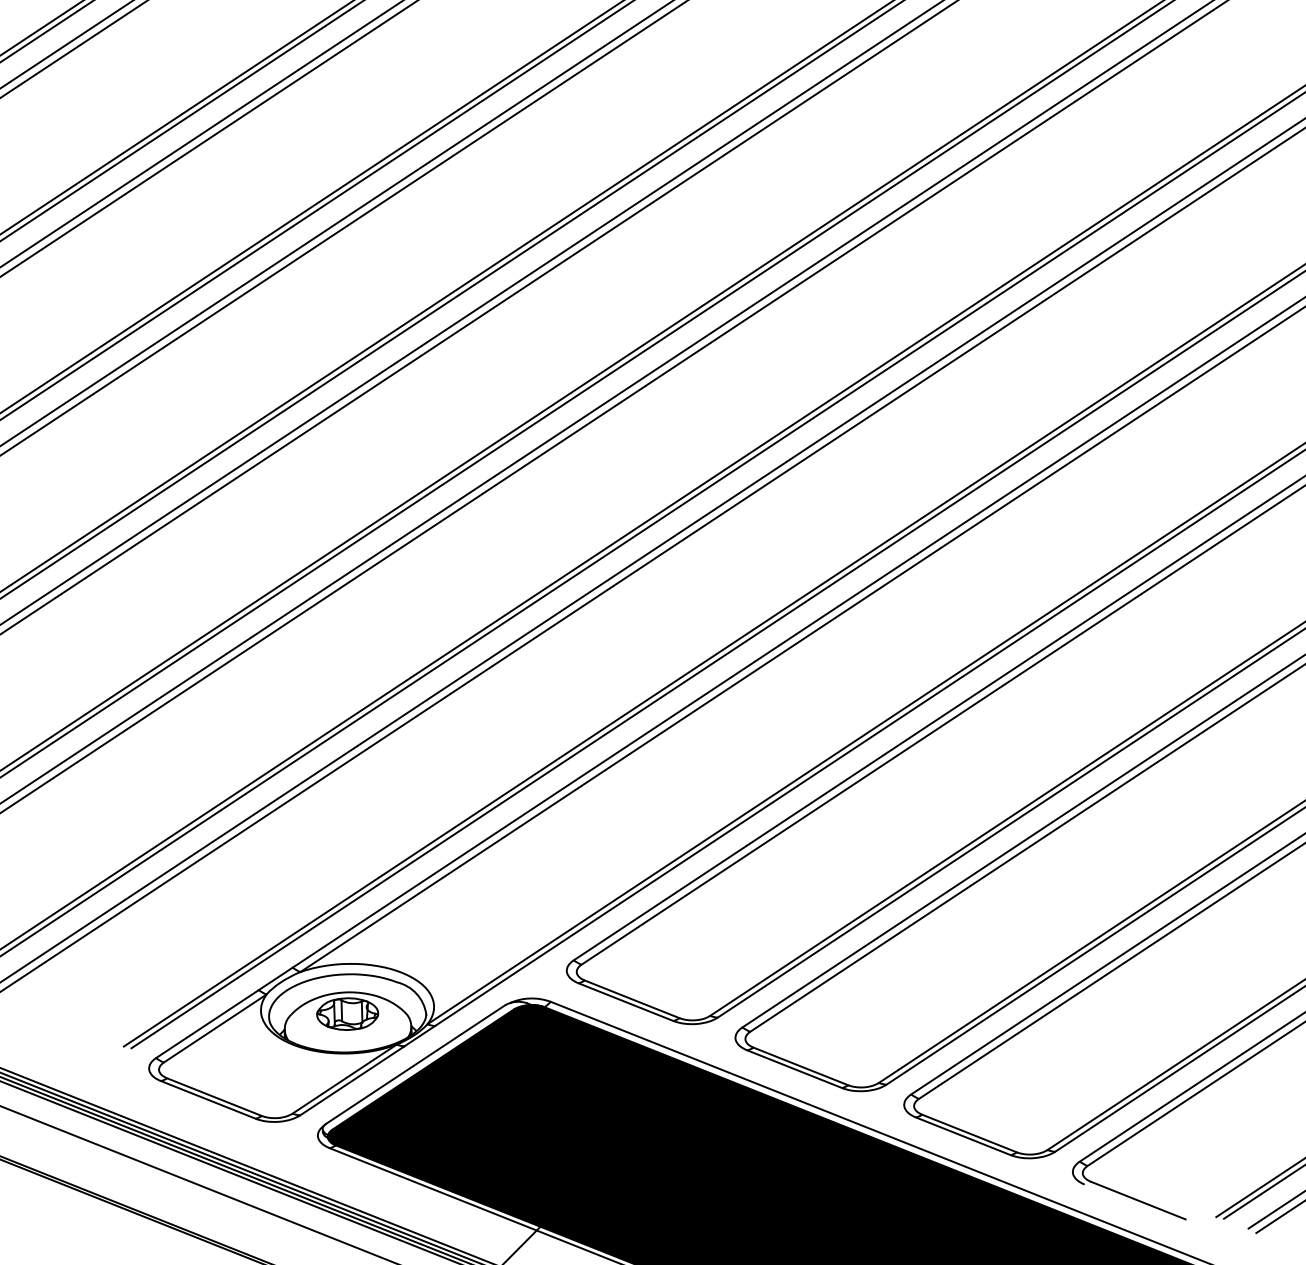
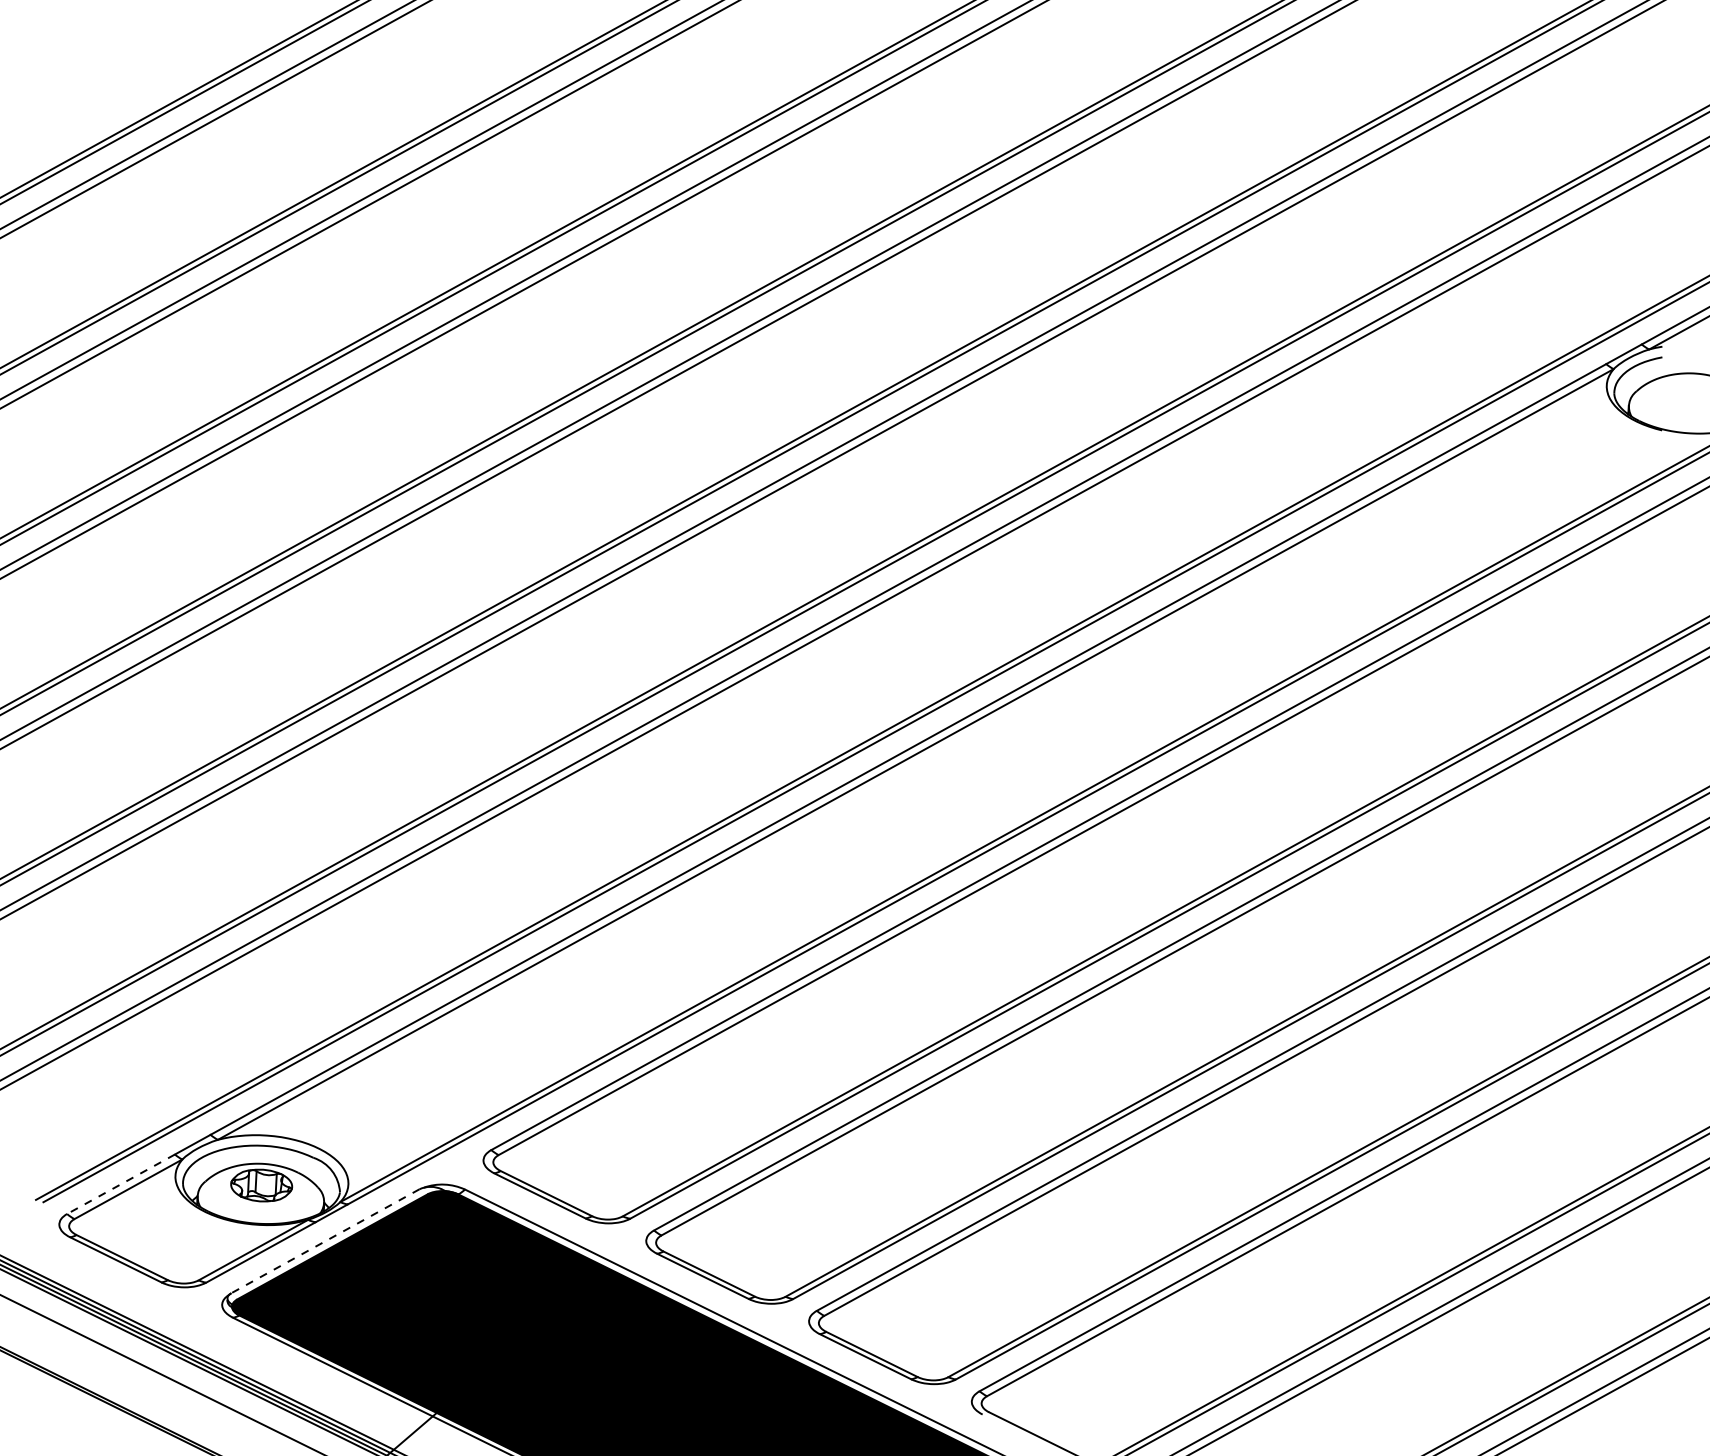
line: (207, 1024) -> (121, 1184), solid -> dashed
line: (415, 1064) -> (325, 1241), solid -> dashed

